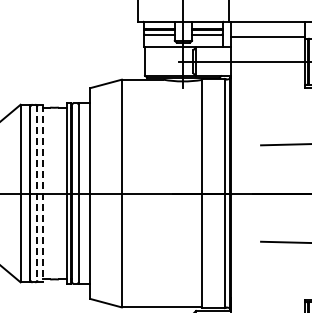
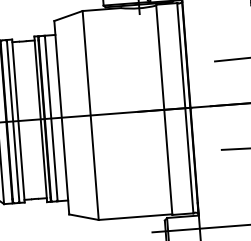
line: (37, 193) -> (13, 121), dashed -> solid
line: (43, 193) -> (18, 120), dashed -> solid

